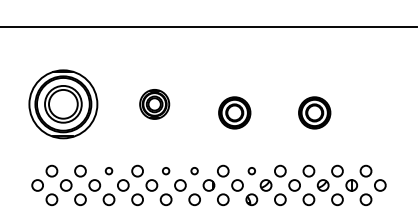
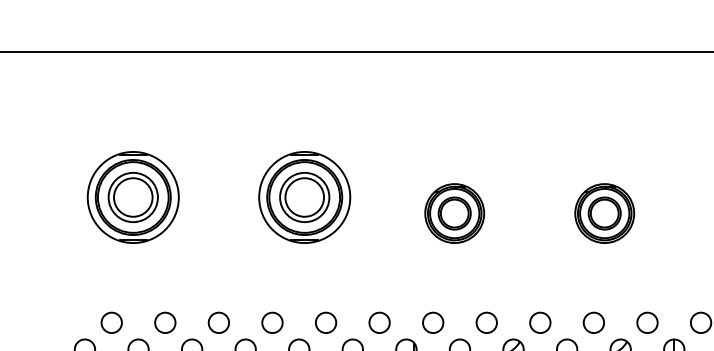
part: (63, 104) -> (133, 197), size x0.71
part: (154, 104) -> (304, 197), size x1.67
circle: (108, 170) -> (217, 321), size x1.67
circle: (165, 170) -> (324, 321), size x1.67
circle: (194, 170) -> (379, 321), size x1.67
circle: (251, 170) -> (486, 321), size x1.67

